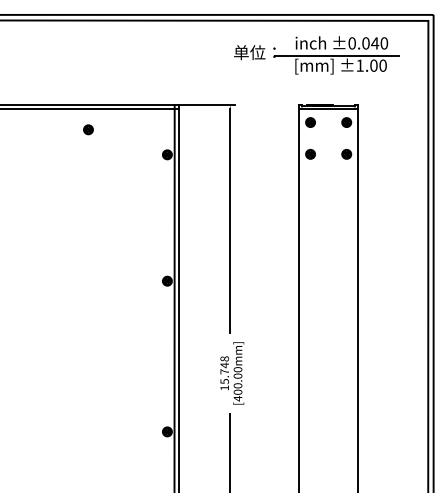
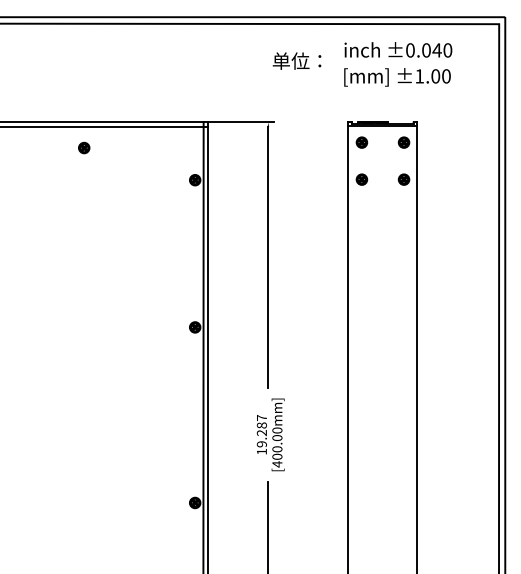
line: (336, 56) -> (392, 65), removed
part: (88, 129) -> (84, 147), moved
text: (224, 369) -> (261, 430), 15.748 -> 19.287

